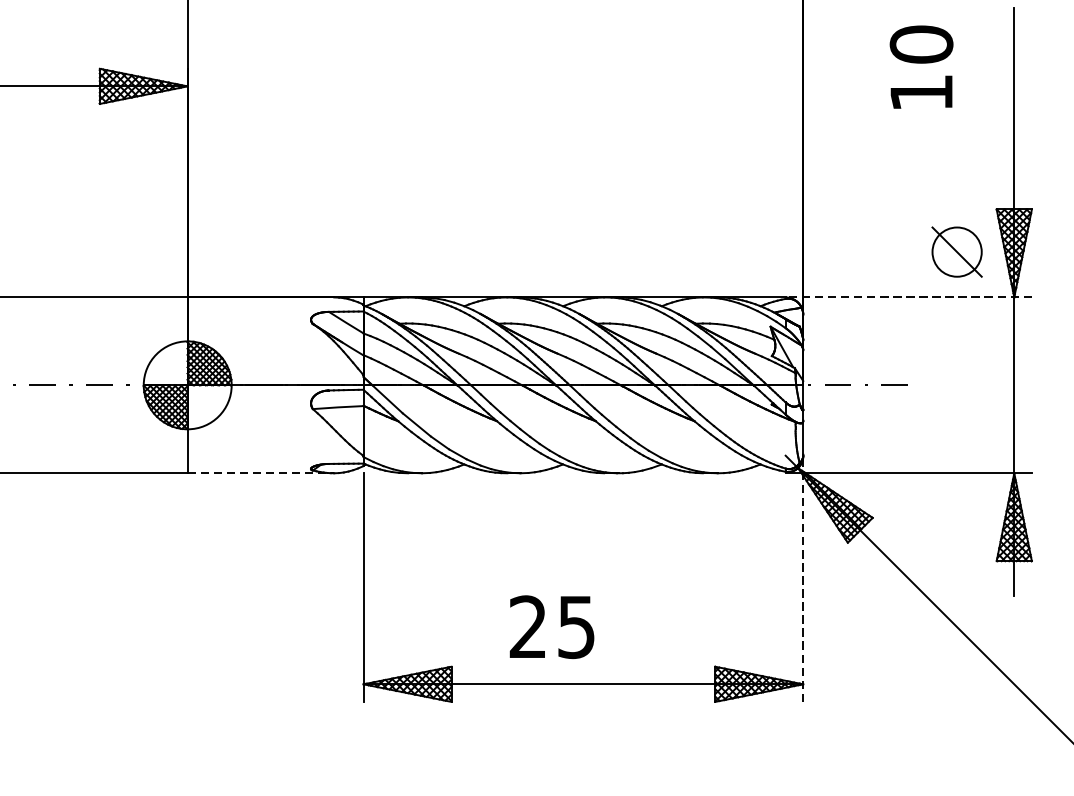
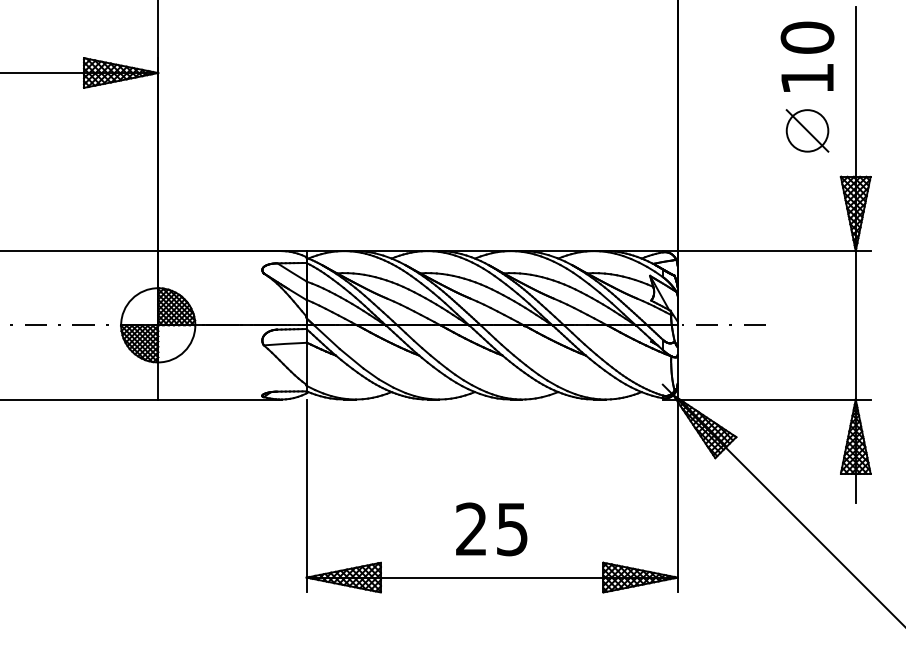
text: (921, 66) -> (807, 56), moved
part: (957, 251) -> (807, 130), moved
line: (908, 297) -> (766, 251), dashed -> solid
line: (261, 473) -> (220, 399), dashed -> solid
line: (803, 578) -> (677, 488), dashed -> solid
text: (551, 627) -> (491, 529), moved

